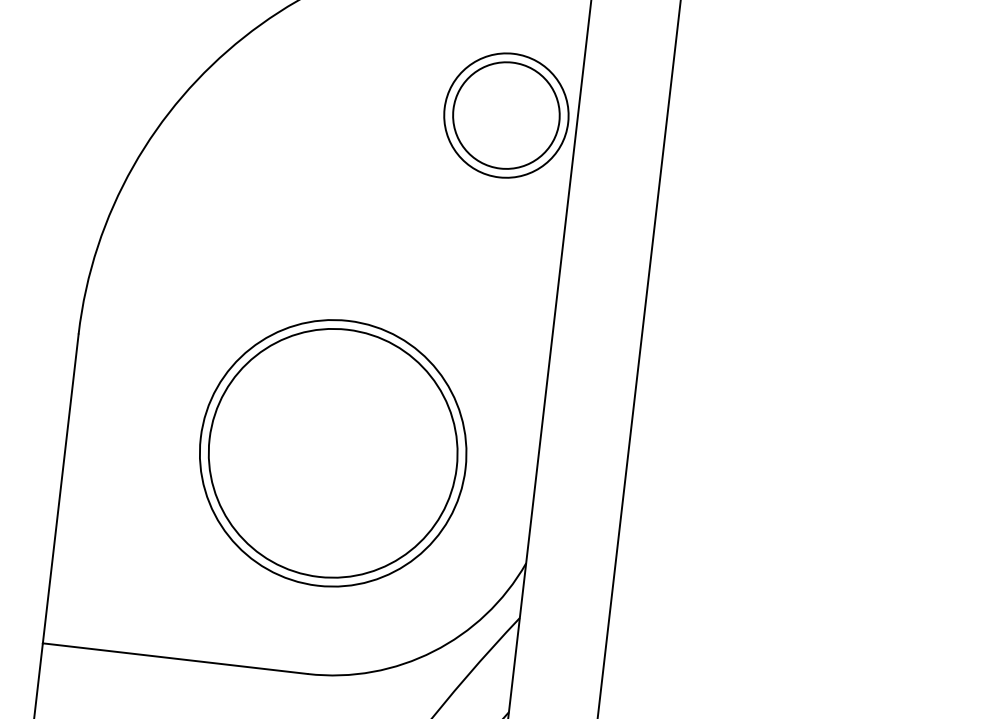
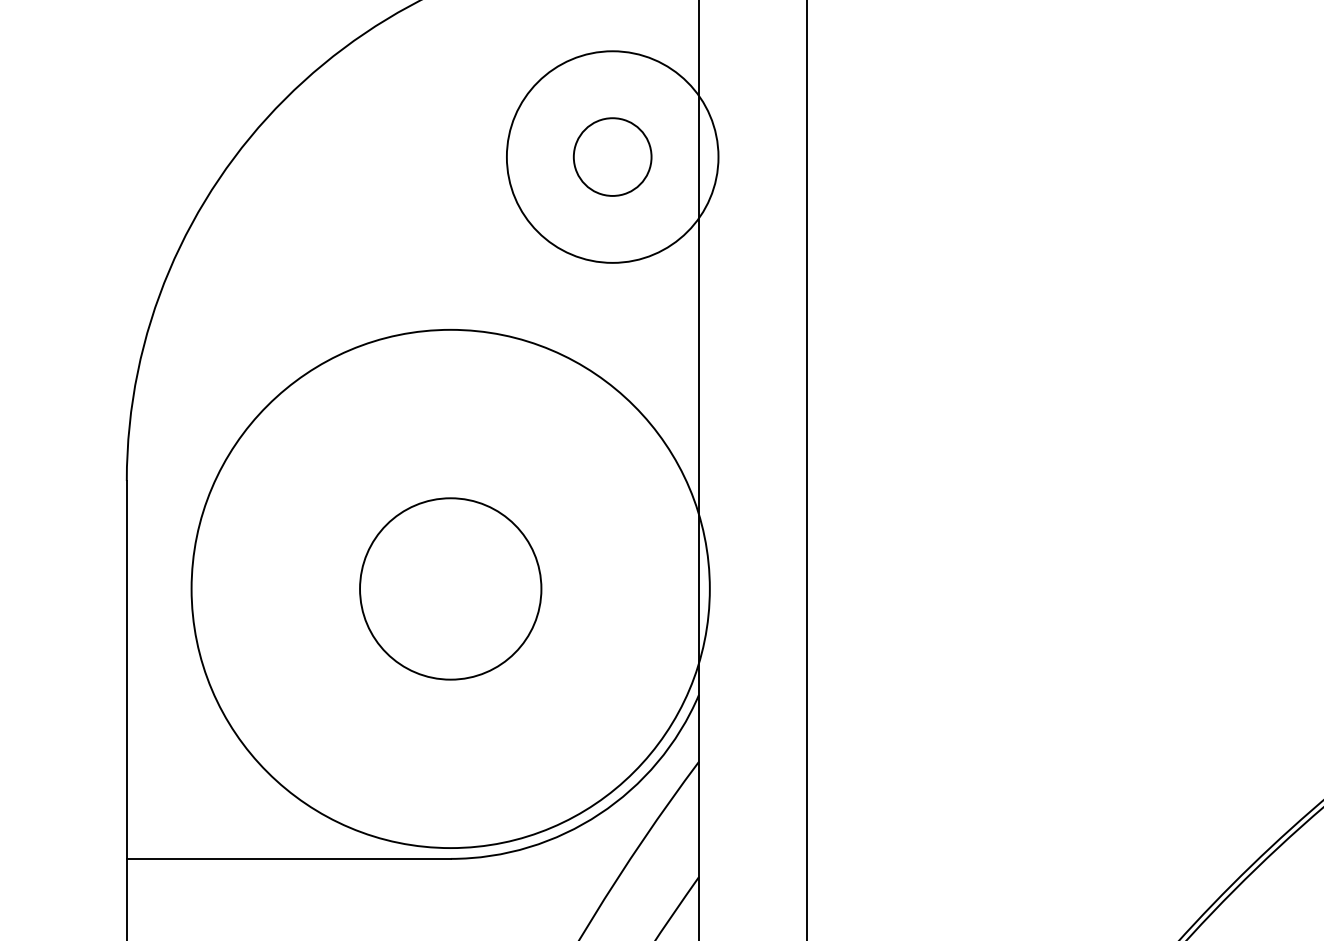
circle: (506, 115) -> (612, 156), size x0.6
circle: (506, 115) -> (612, 156), size x1.4
circle: (333, 452) -> (450, 588), size x0.6
circle: (333, 452) -> (450, 588), size x1.6

